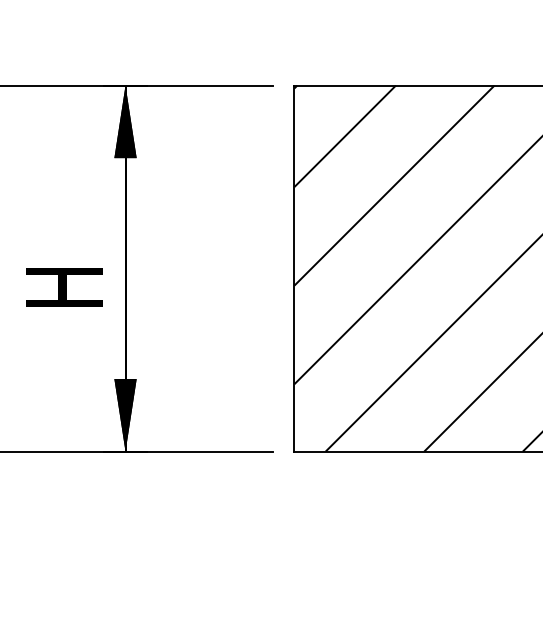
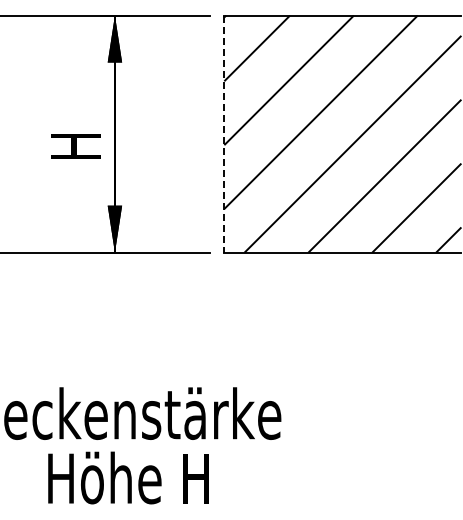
line: (294, 269) -> (224, 134), solid -> dashed

